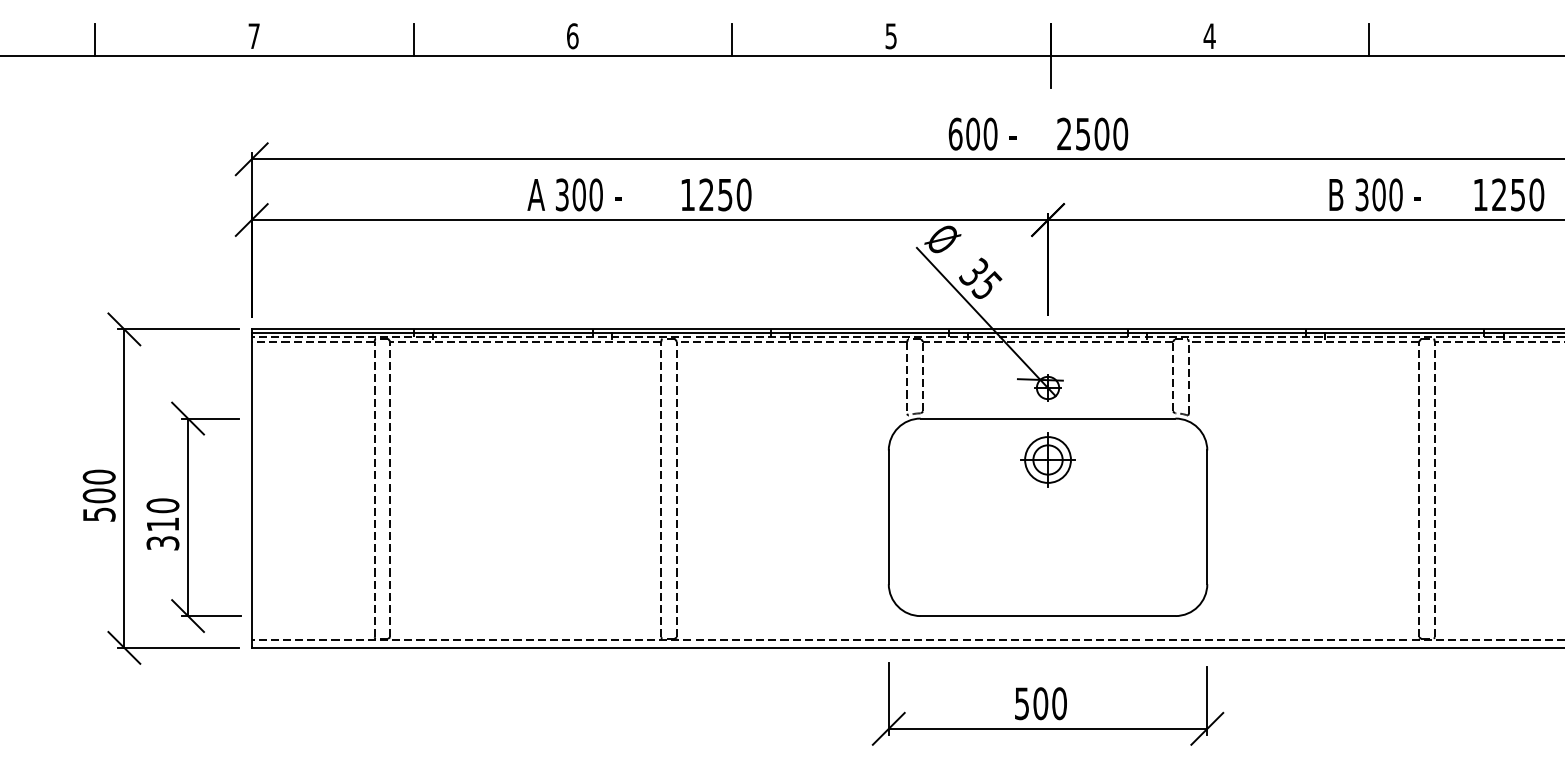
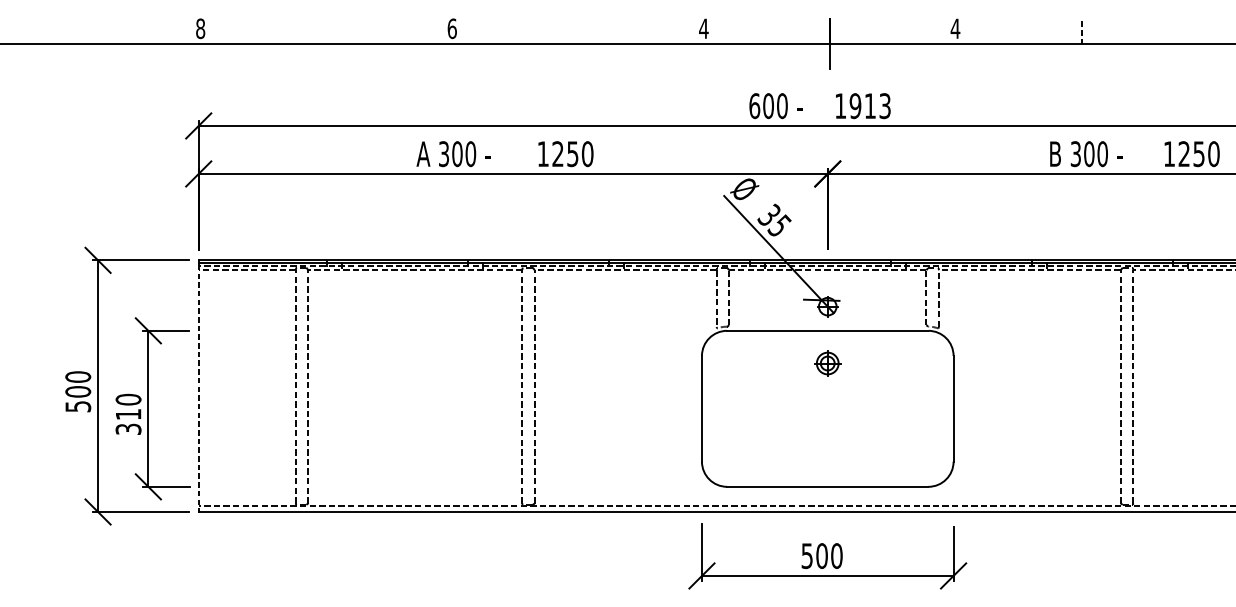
text: (254, 36) -> (200, 28), 7 -> 8
text: (891, 36) -> (704, 28), 5 -> 4
line: (95, 39) -> (75, 31), removed
line: (413, 39) -> (326, 31), removed
line: (732, 39) -> (578, 31), removed
line: (1369, 39) -> (1081, 31), solid -> dashed
text: (1092, 133) -> (862, 105), 2500 -> 1913
part: (1047, 459) -> (827, 363), size x0.6
line: (251, 490) -> (198, 387), solid -> dashed

